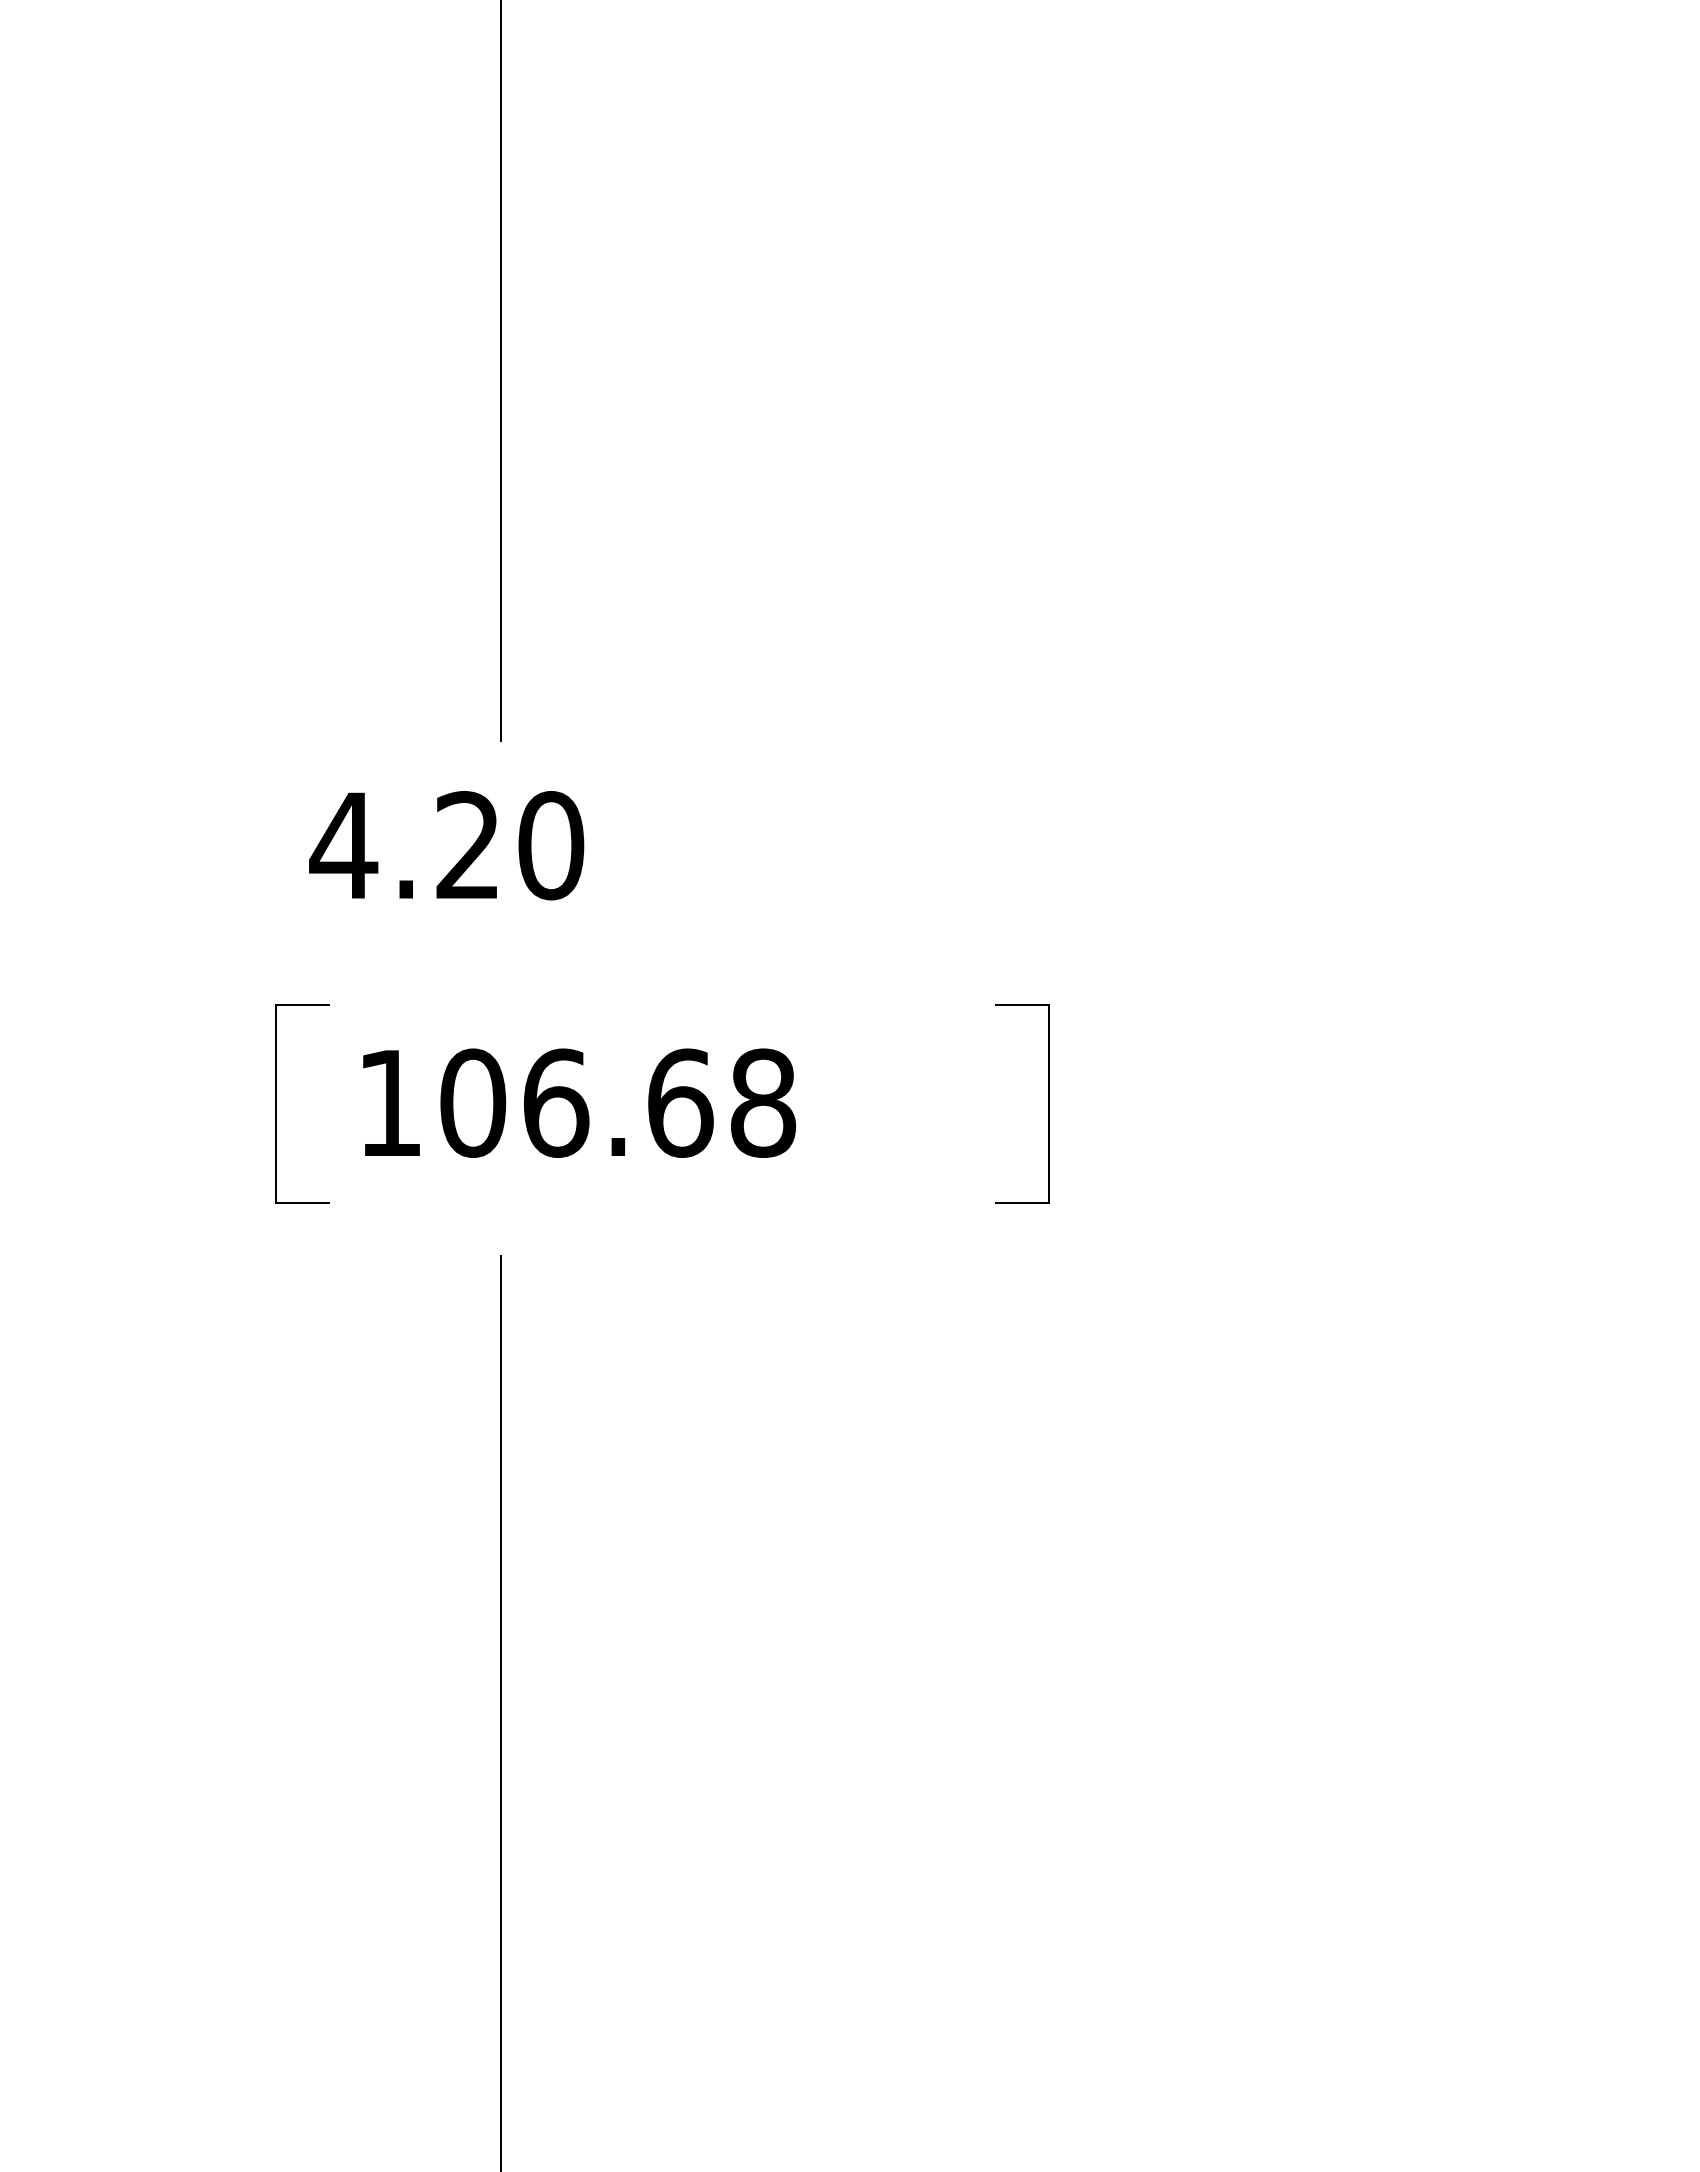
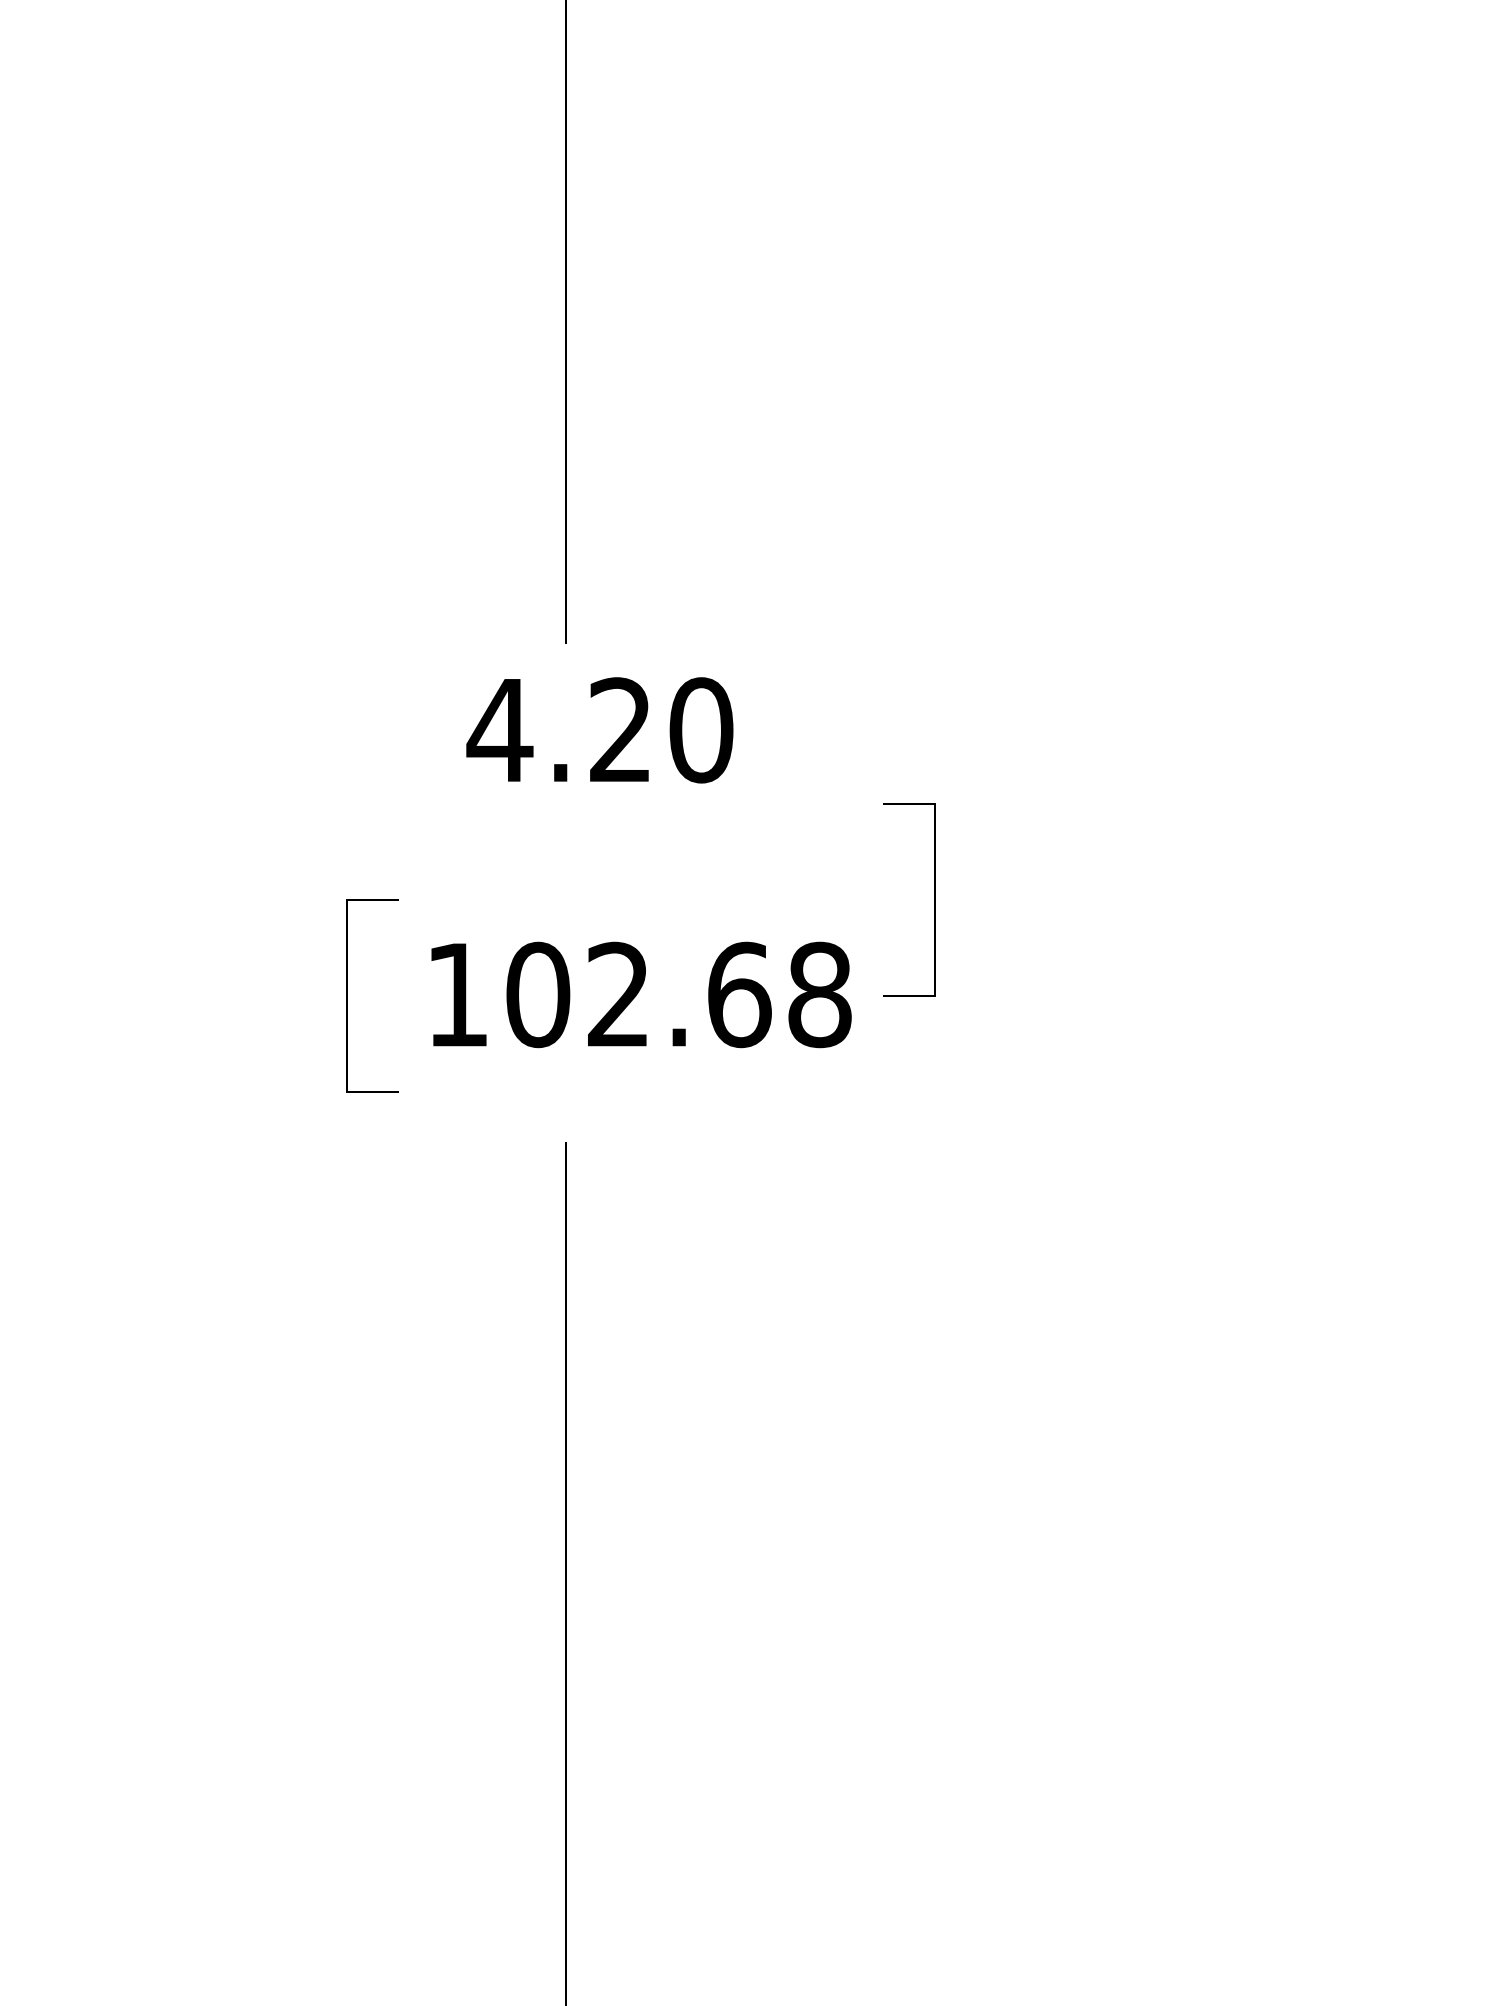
text: (446, 845) -> (599, 730), moved
text: (556, 1102) -> (619, 994), 106.68 -> 102.68
part: (1048, 1103) -> (934, 899), moved

